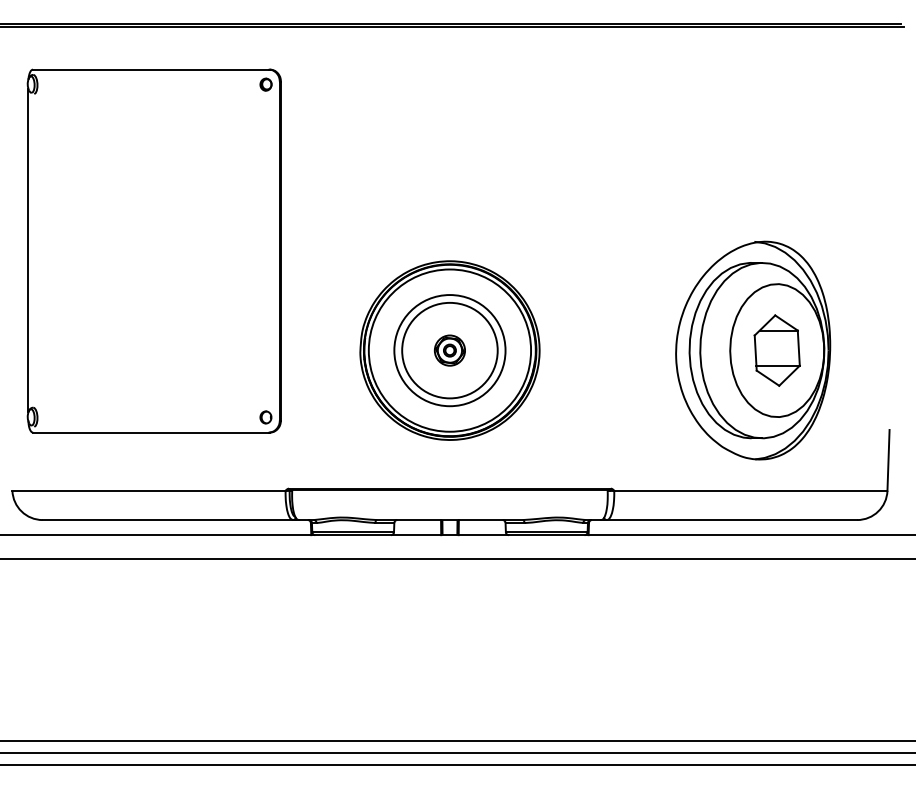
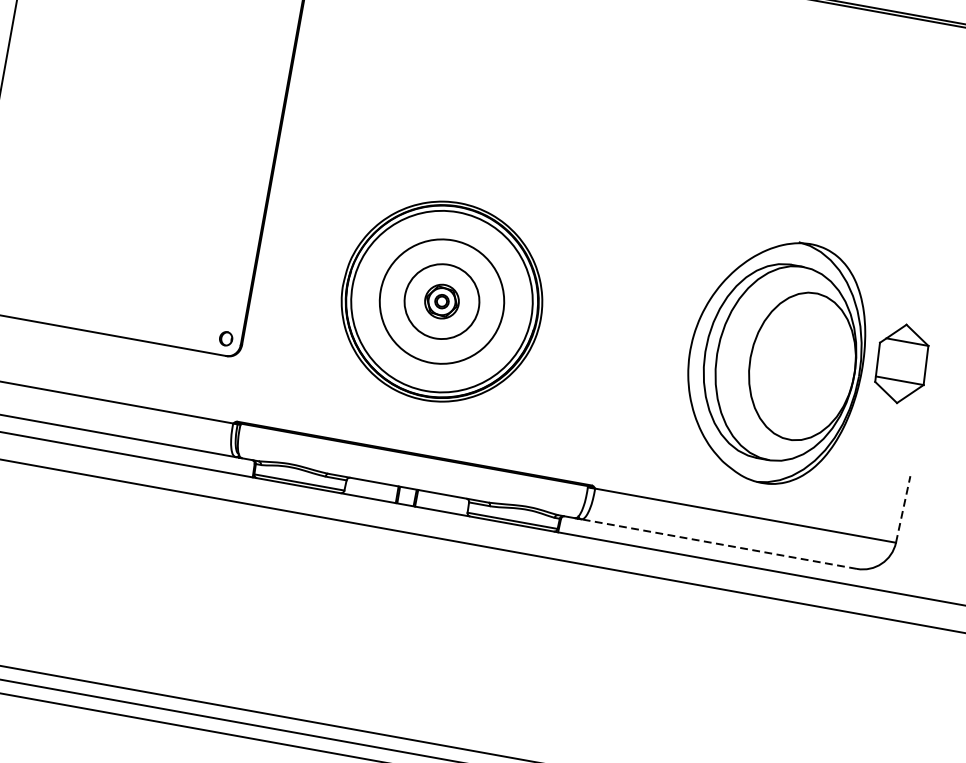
circle: (449, 350) -> (441, 301), size x0.7
part: (776, 350) -> (901, 363), moved
line: (888, 459) -> (903, 508), solid -> dashed
line: (731, 520) -> (718, 544), solid -> dashed

